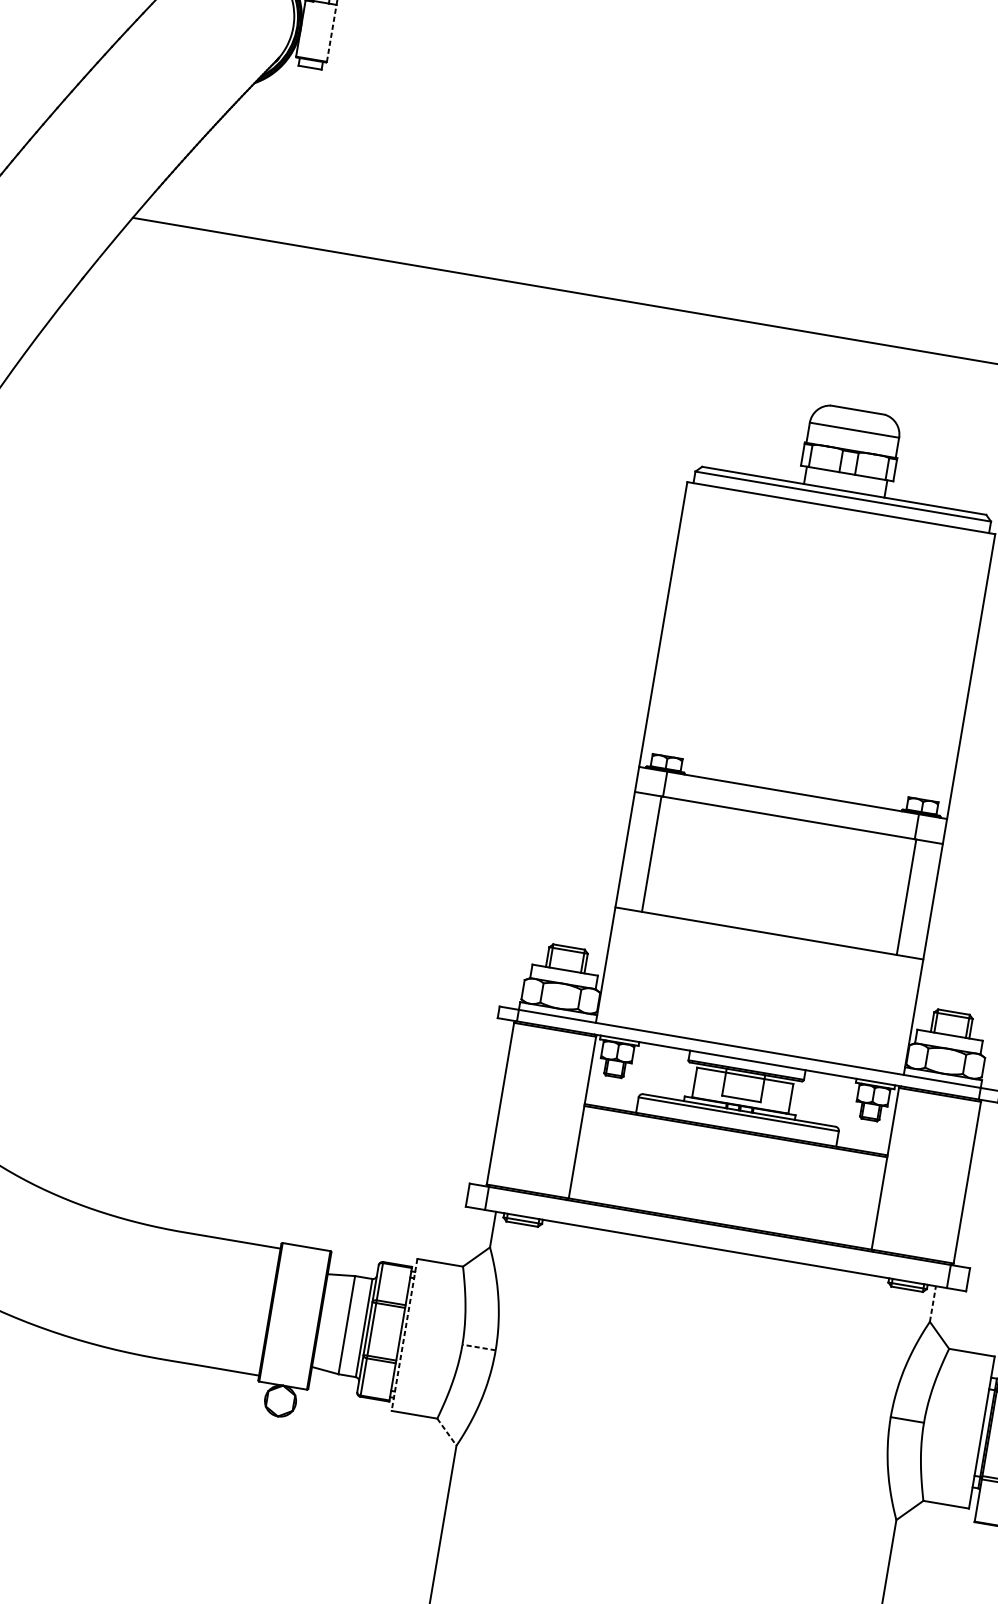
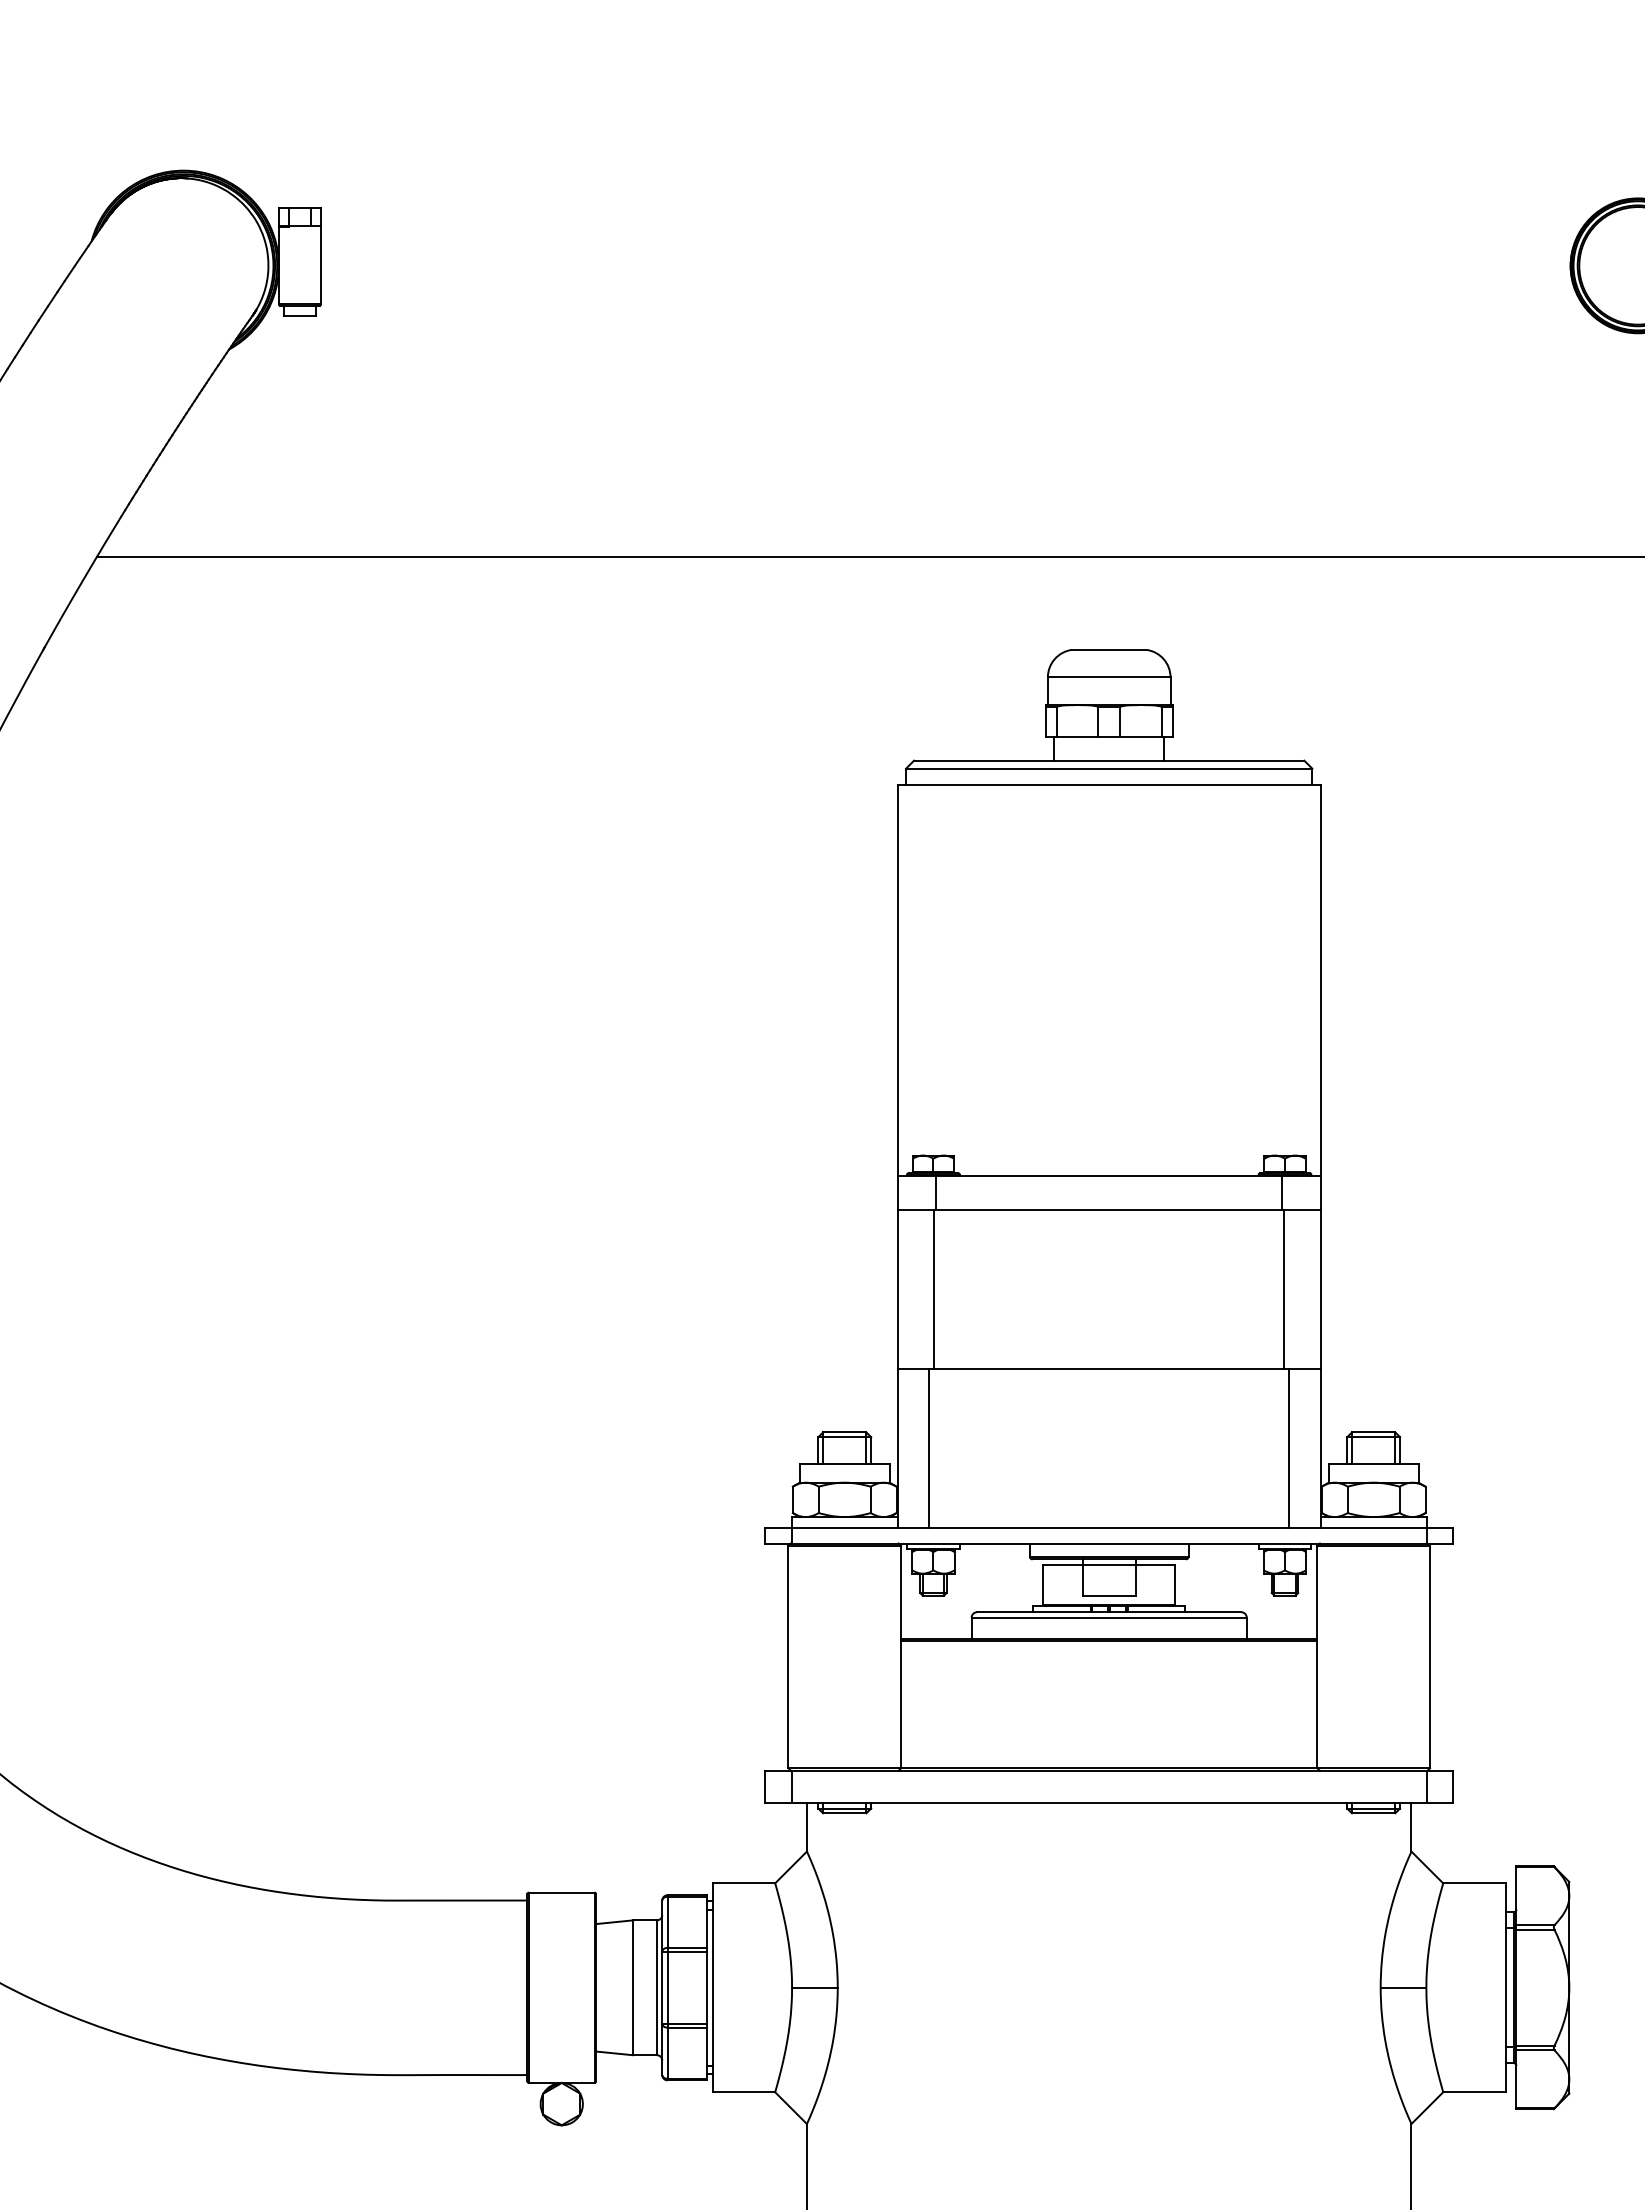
line: (332, 32) -> (321, 264), dashed -> solid
line: (628, 968) -> (929, 1447), added
line: (890, 1012) -> (1289, 1447), added
line: (933, 1303) -> (1411, 1826), dashed -> solid
line: (404, 1335) -> (712, 1988), dashed -> solid
line: (478, 1347) -> (814, 1987), dashed -> solid
line: (447, 1432) -> (791, 2108), dashed -> solid

